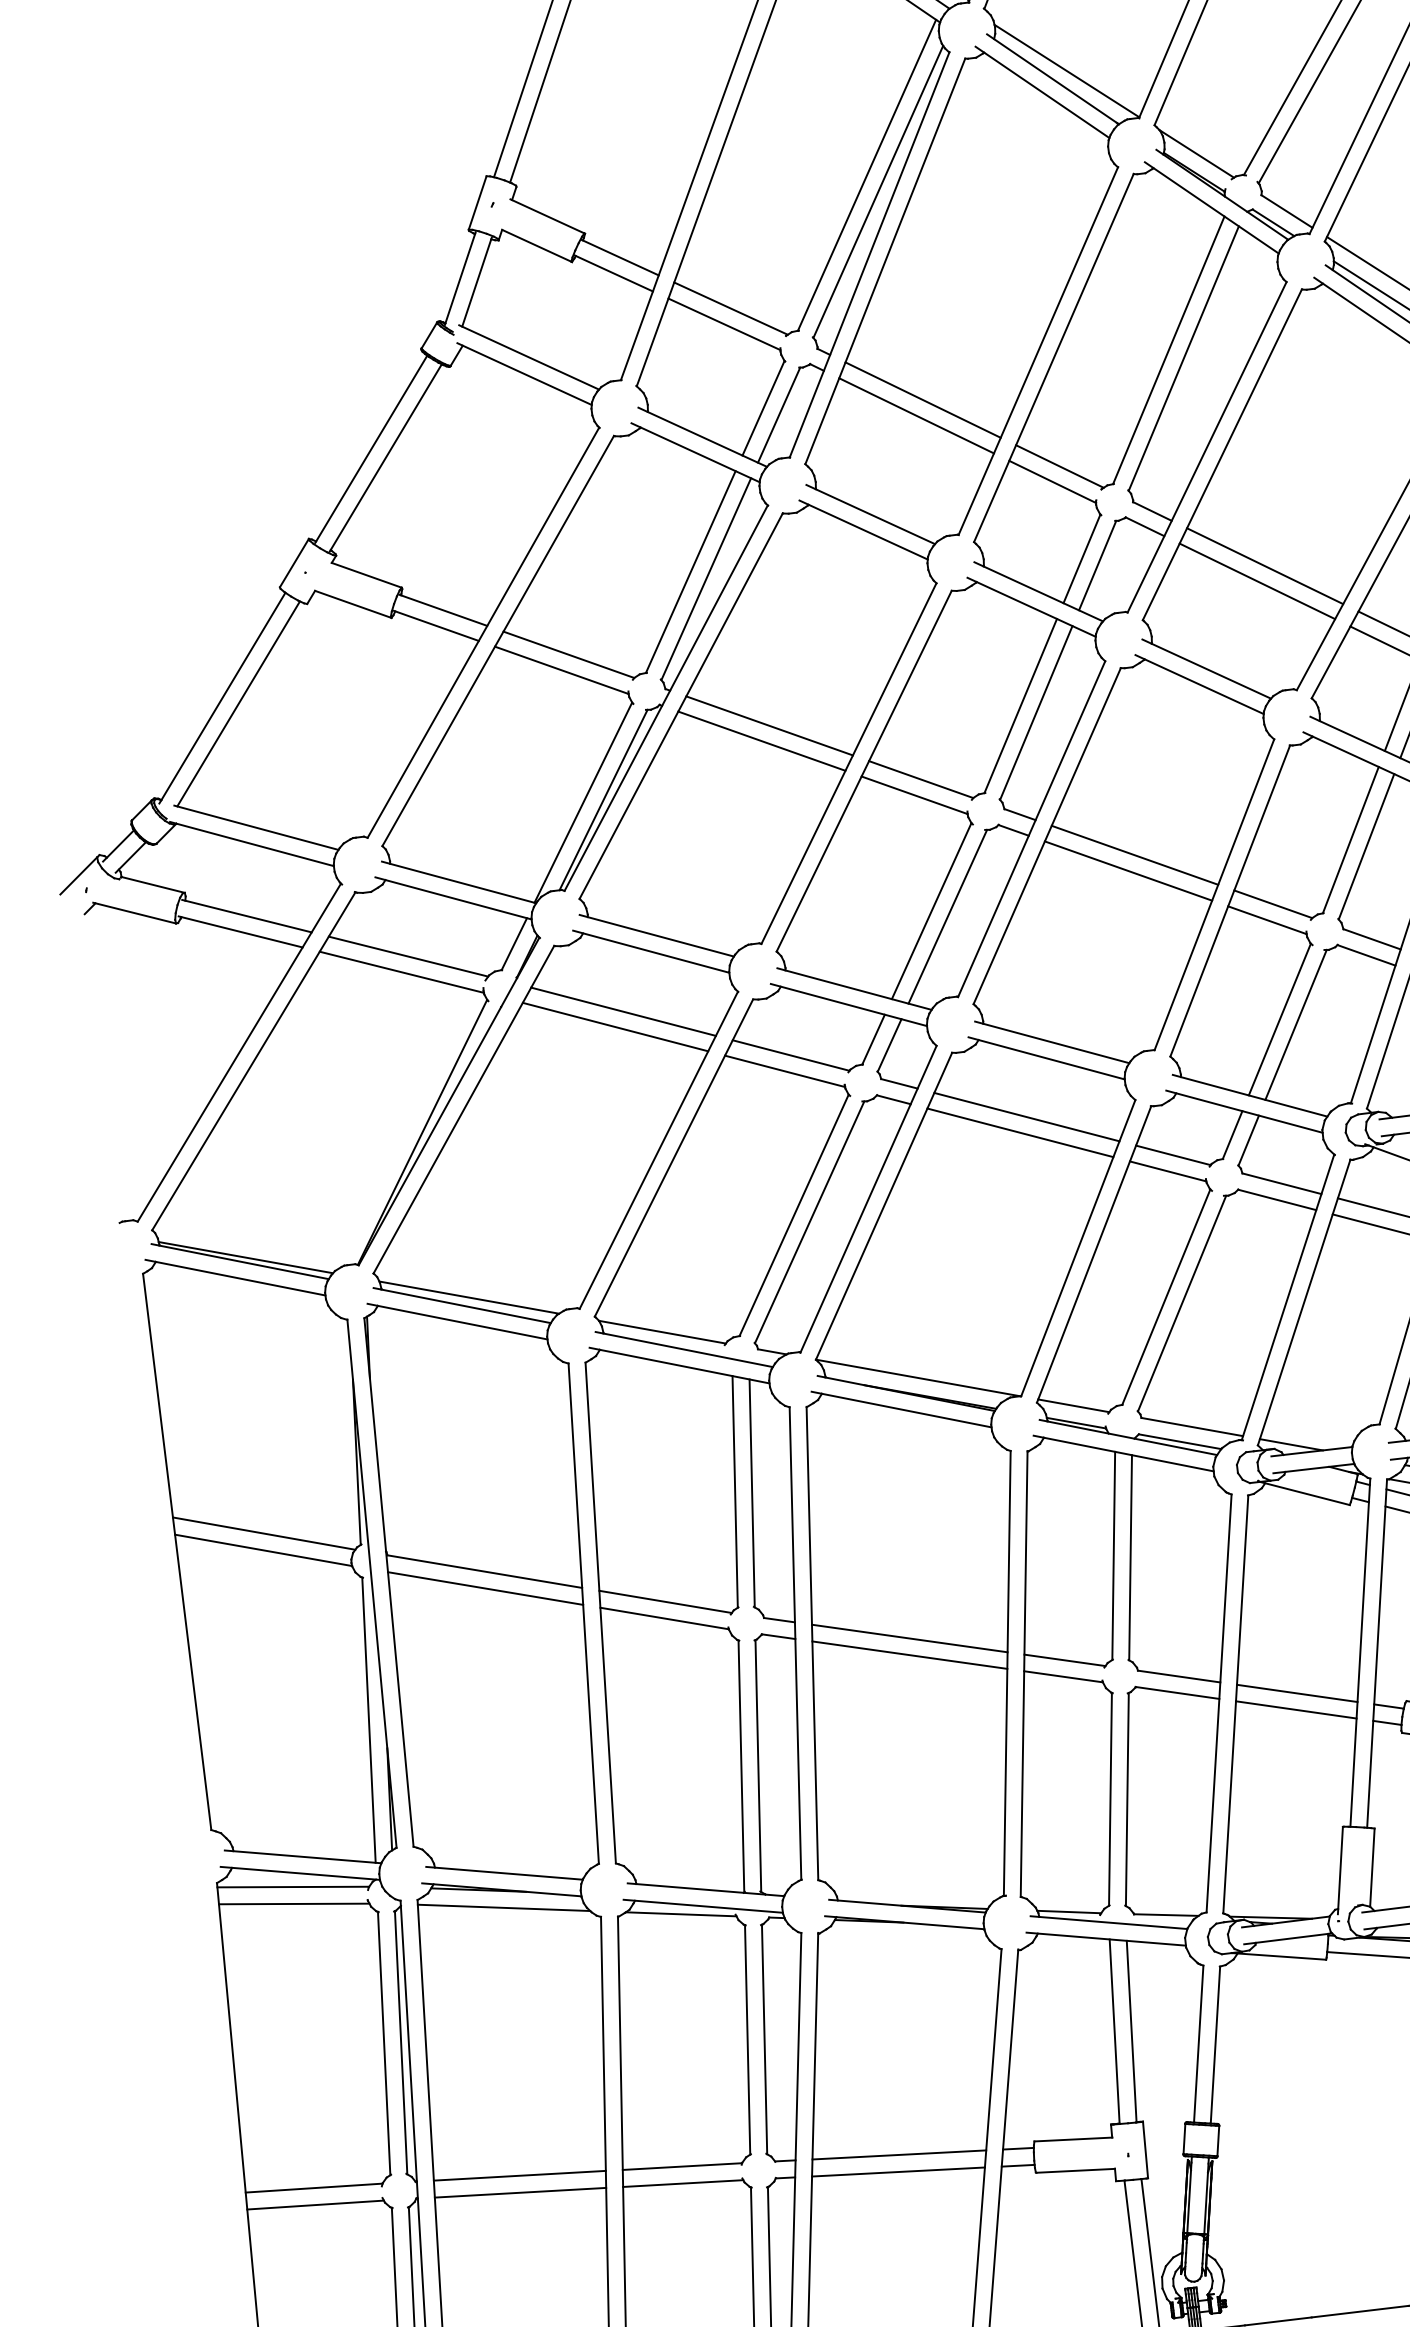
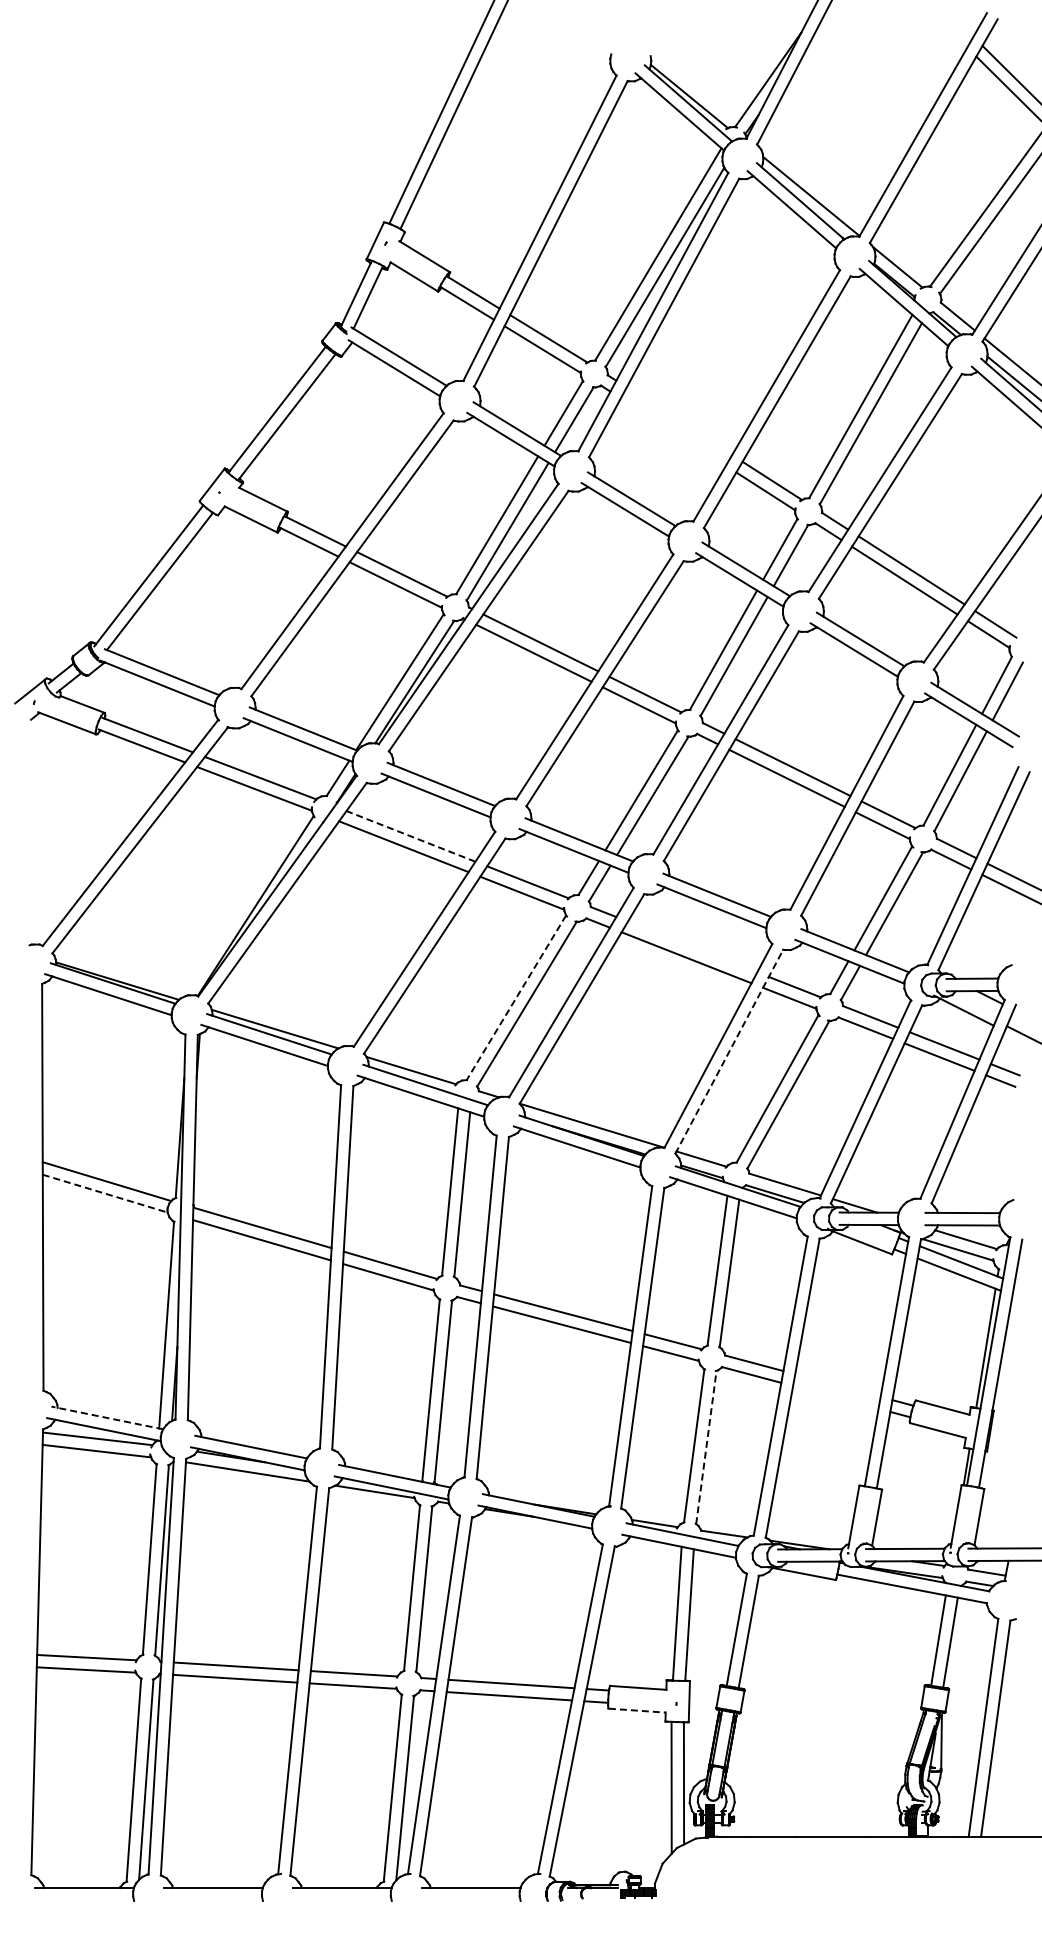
line: (923, 400) -> (679, 421), removed
line: (915, 415) -> (672, 431), removed
line: (622, 1011) -> (410, 836), solid -> dashed
line: (1026, 1116) -> (692, 946), removed
line: (794, 1216) -> (516, 998), solid -> dashed
line: (1094, 1254) -> (729, 1051), solid -> dashed
line: (263, 1550) -> (105, 1193), solid -> dashed
line: (1296, 1693) -> (837, 1385), removed
line: (1295, 1710) -> (835, 1397), removed
line: (1127, 1798) -> (706, 1446), solid -> dashed
line: (301, 1856) -> (106, 1417), solid -> dashed
line: (1076, 2170) -> (637, 1710), solid -> dashed

